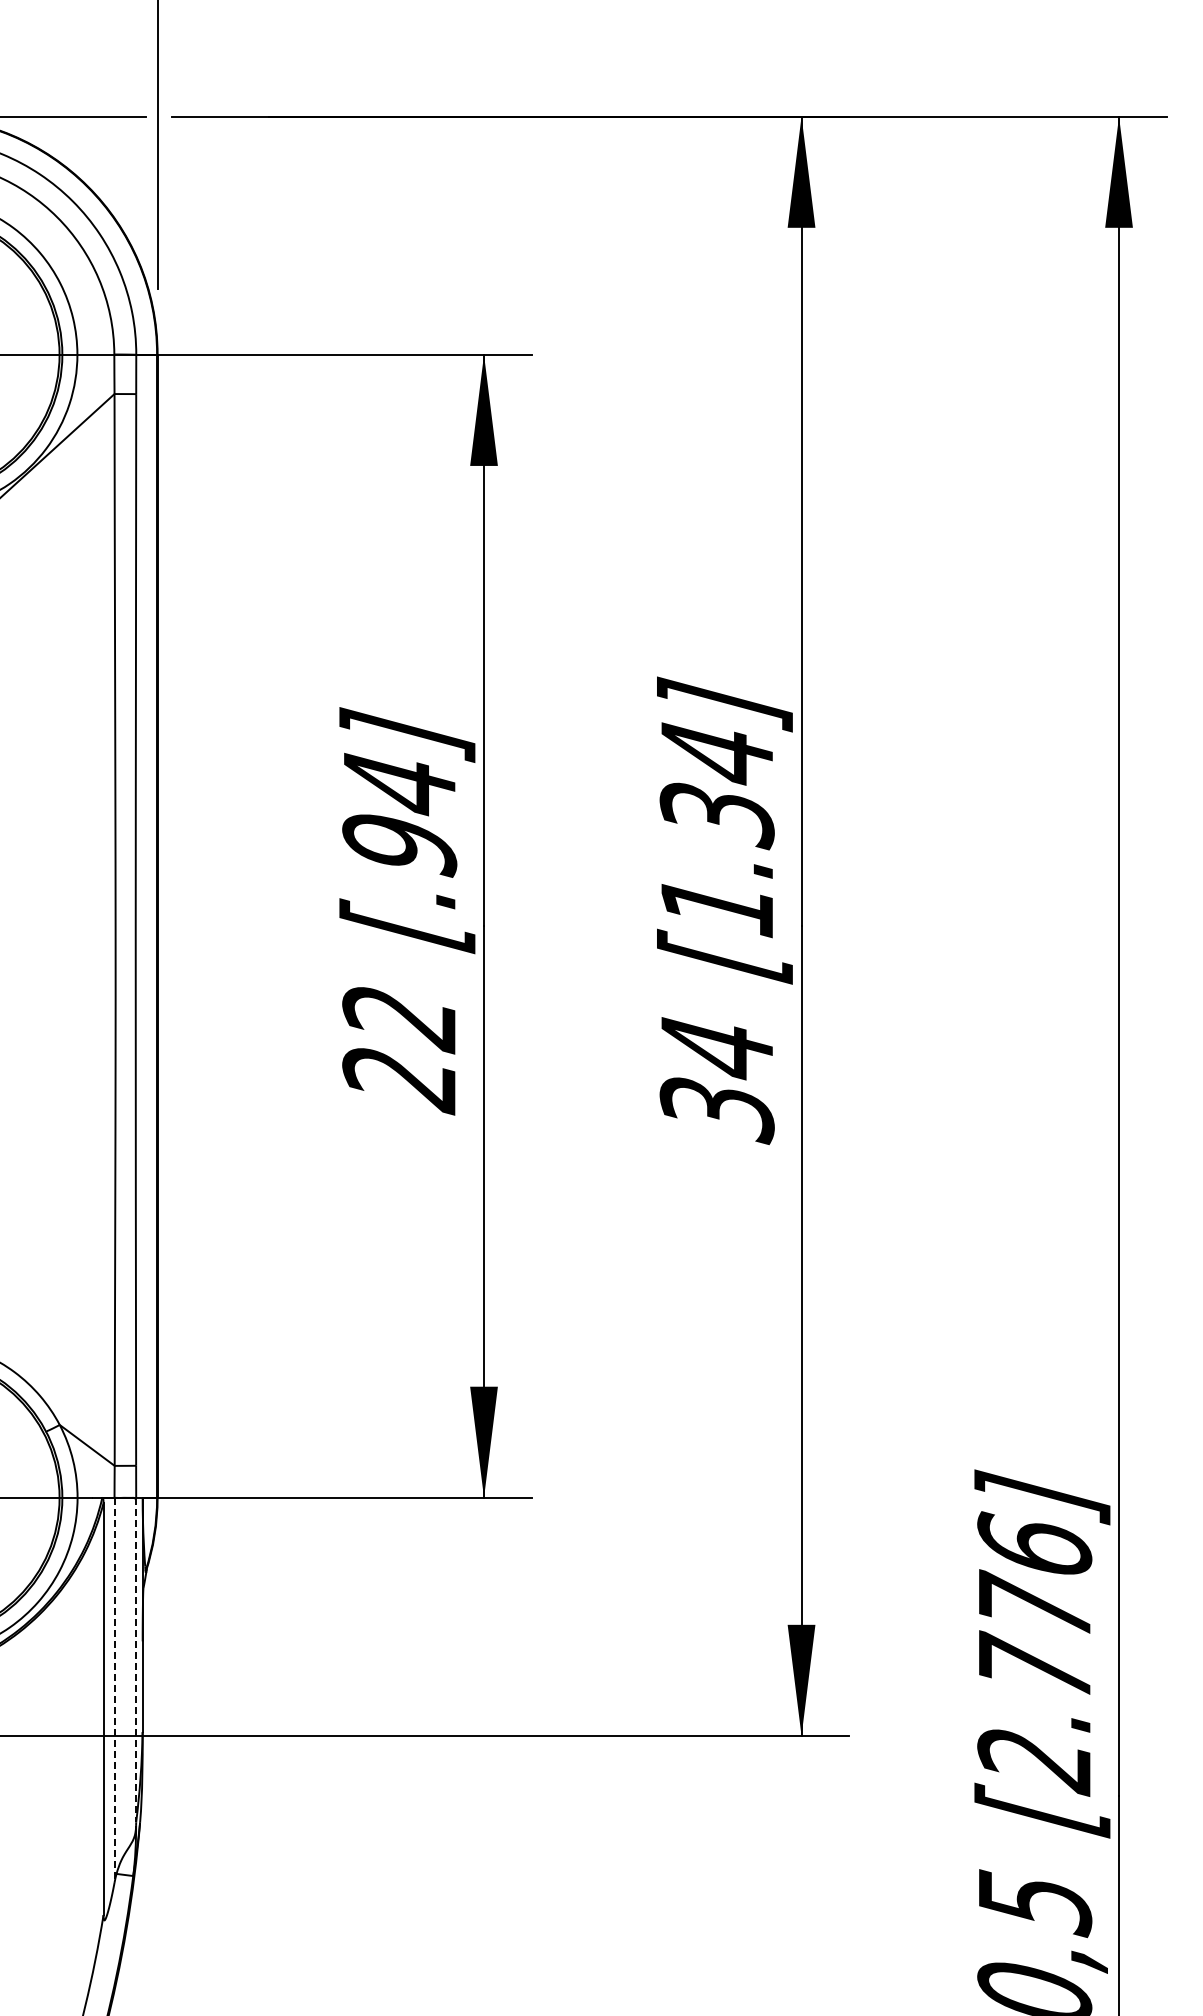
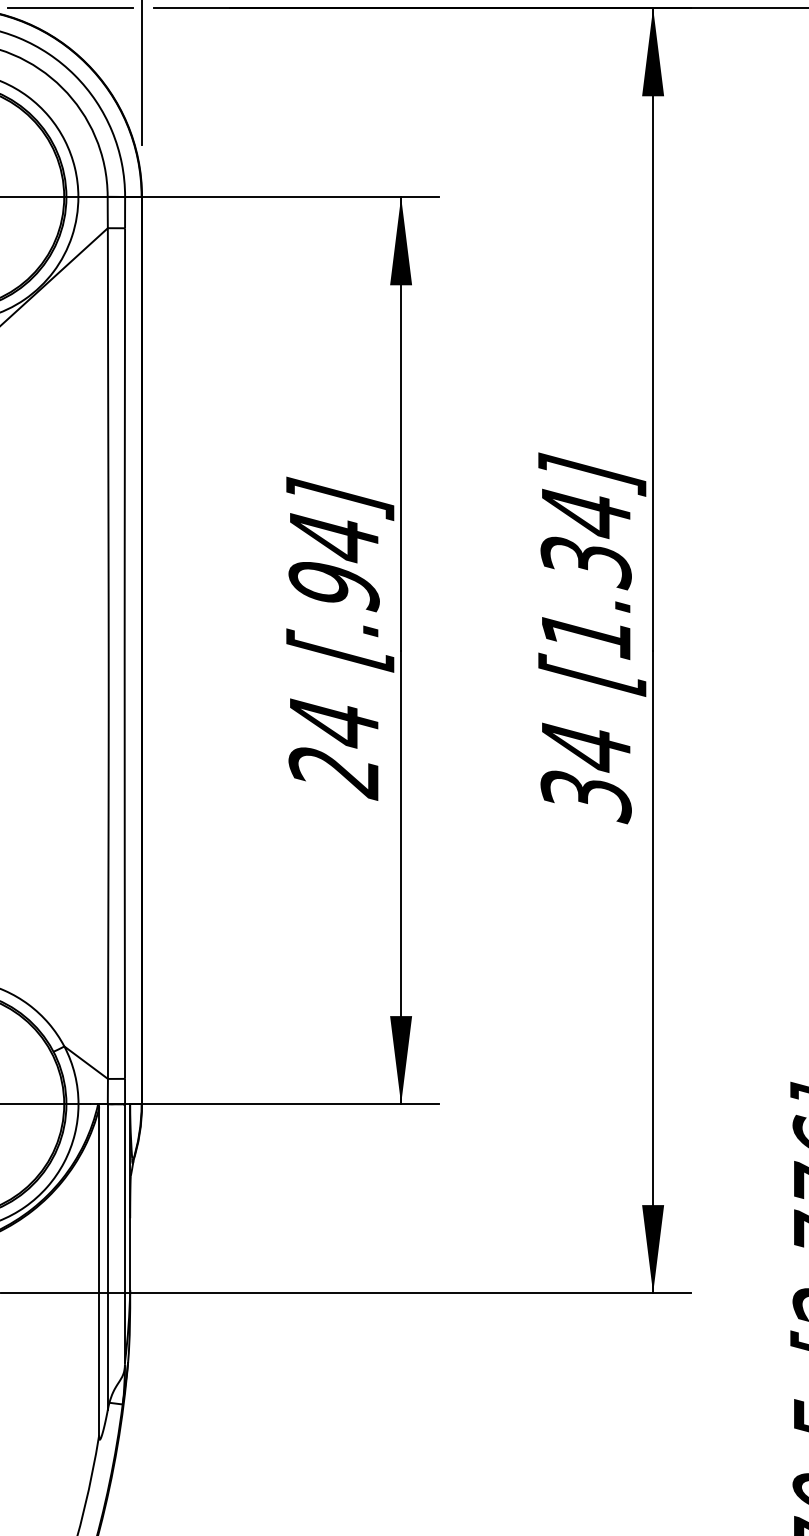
text: (398, 1020) -> (333, 725), 22 -> 24
line: (136, 1660) -> (125, 1233), dashed -> solid
line: (114, 1690) -> (107, 1257), dashed -> solid

